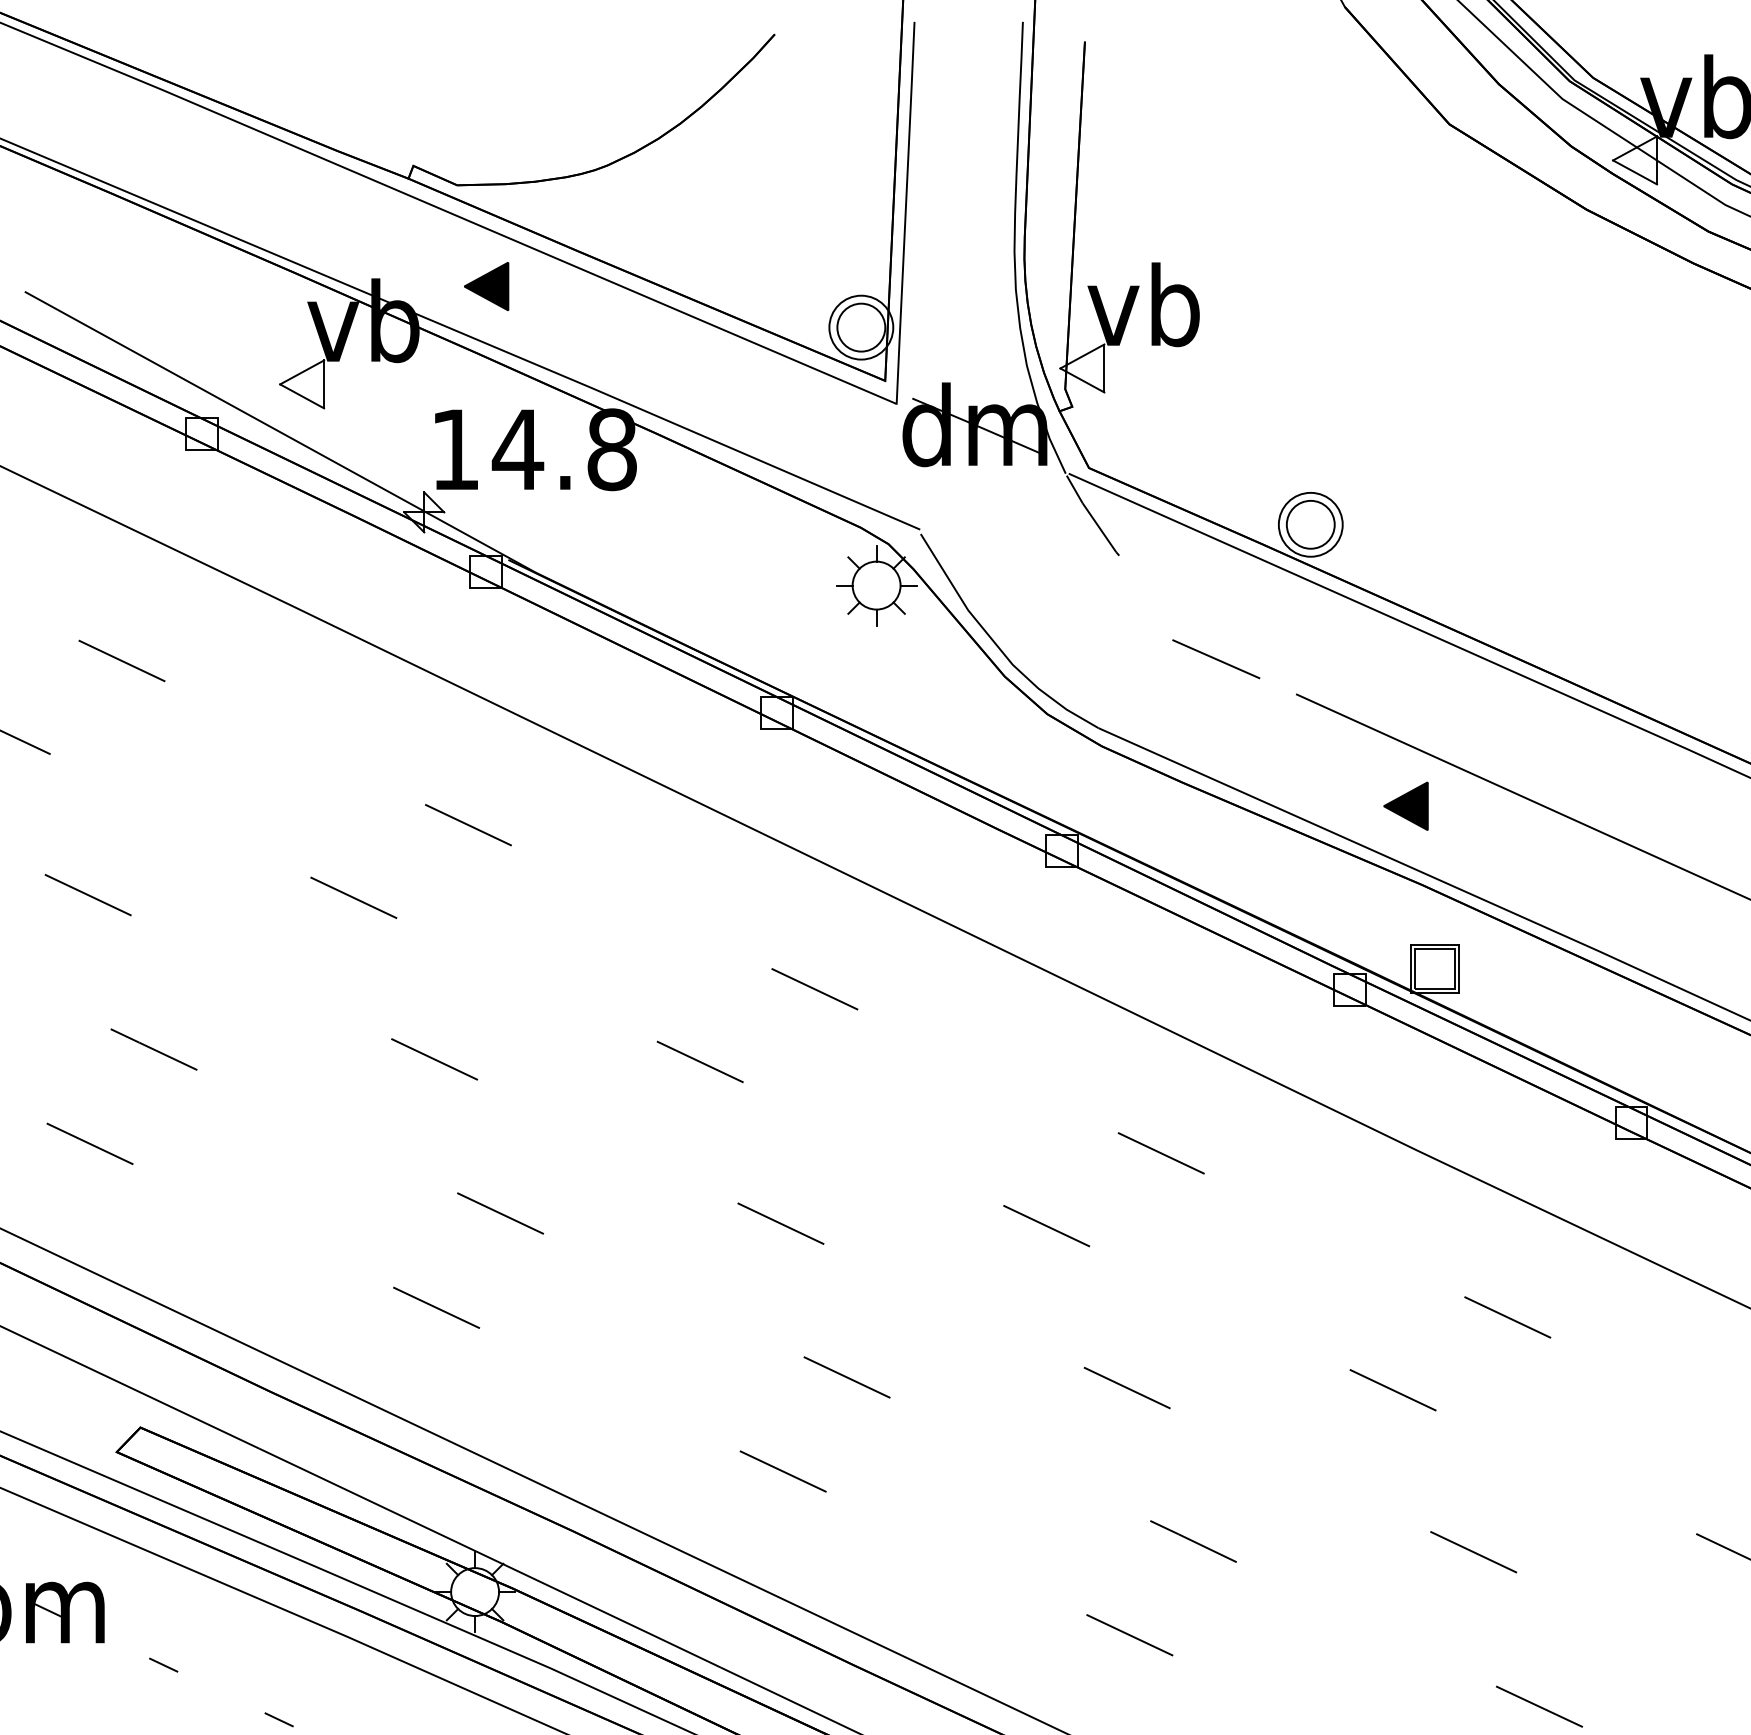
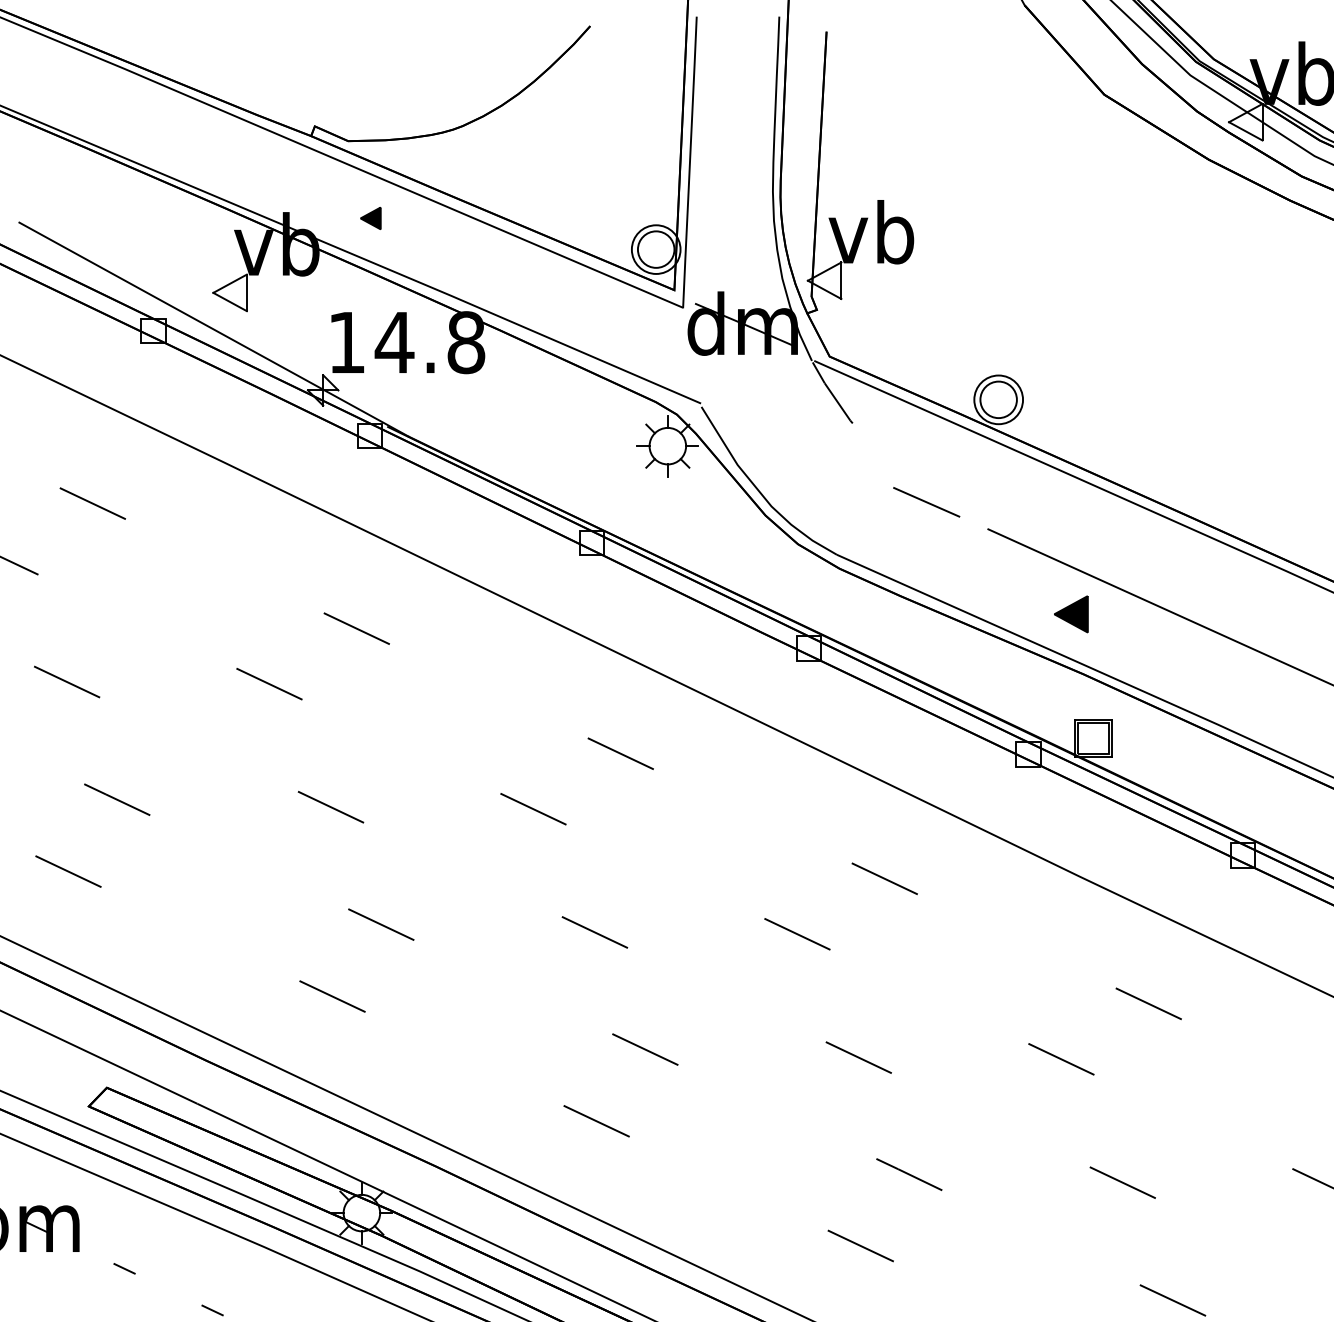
part: (486, 286) -> (370, 218), size x0.6

